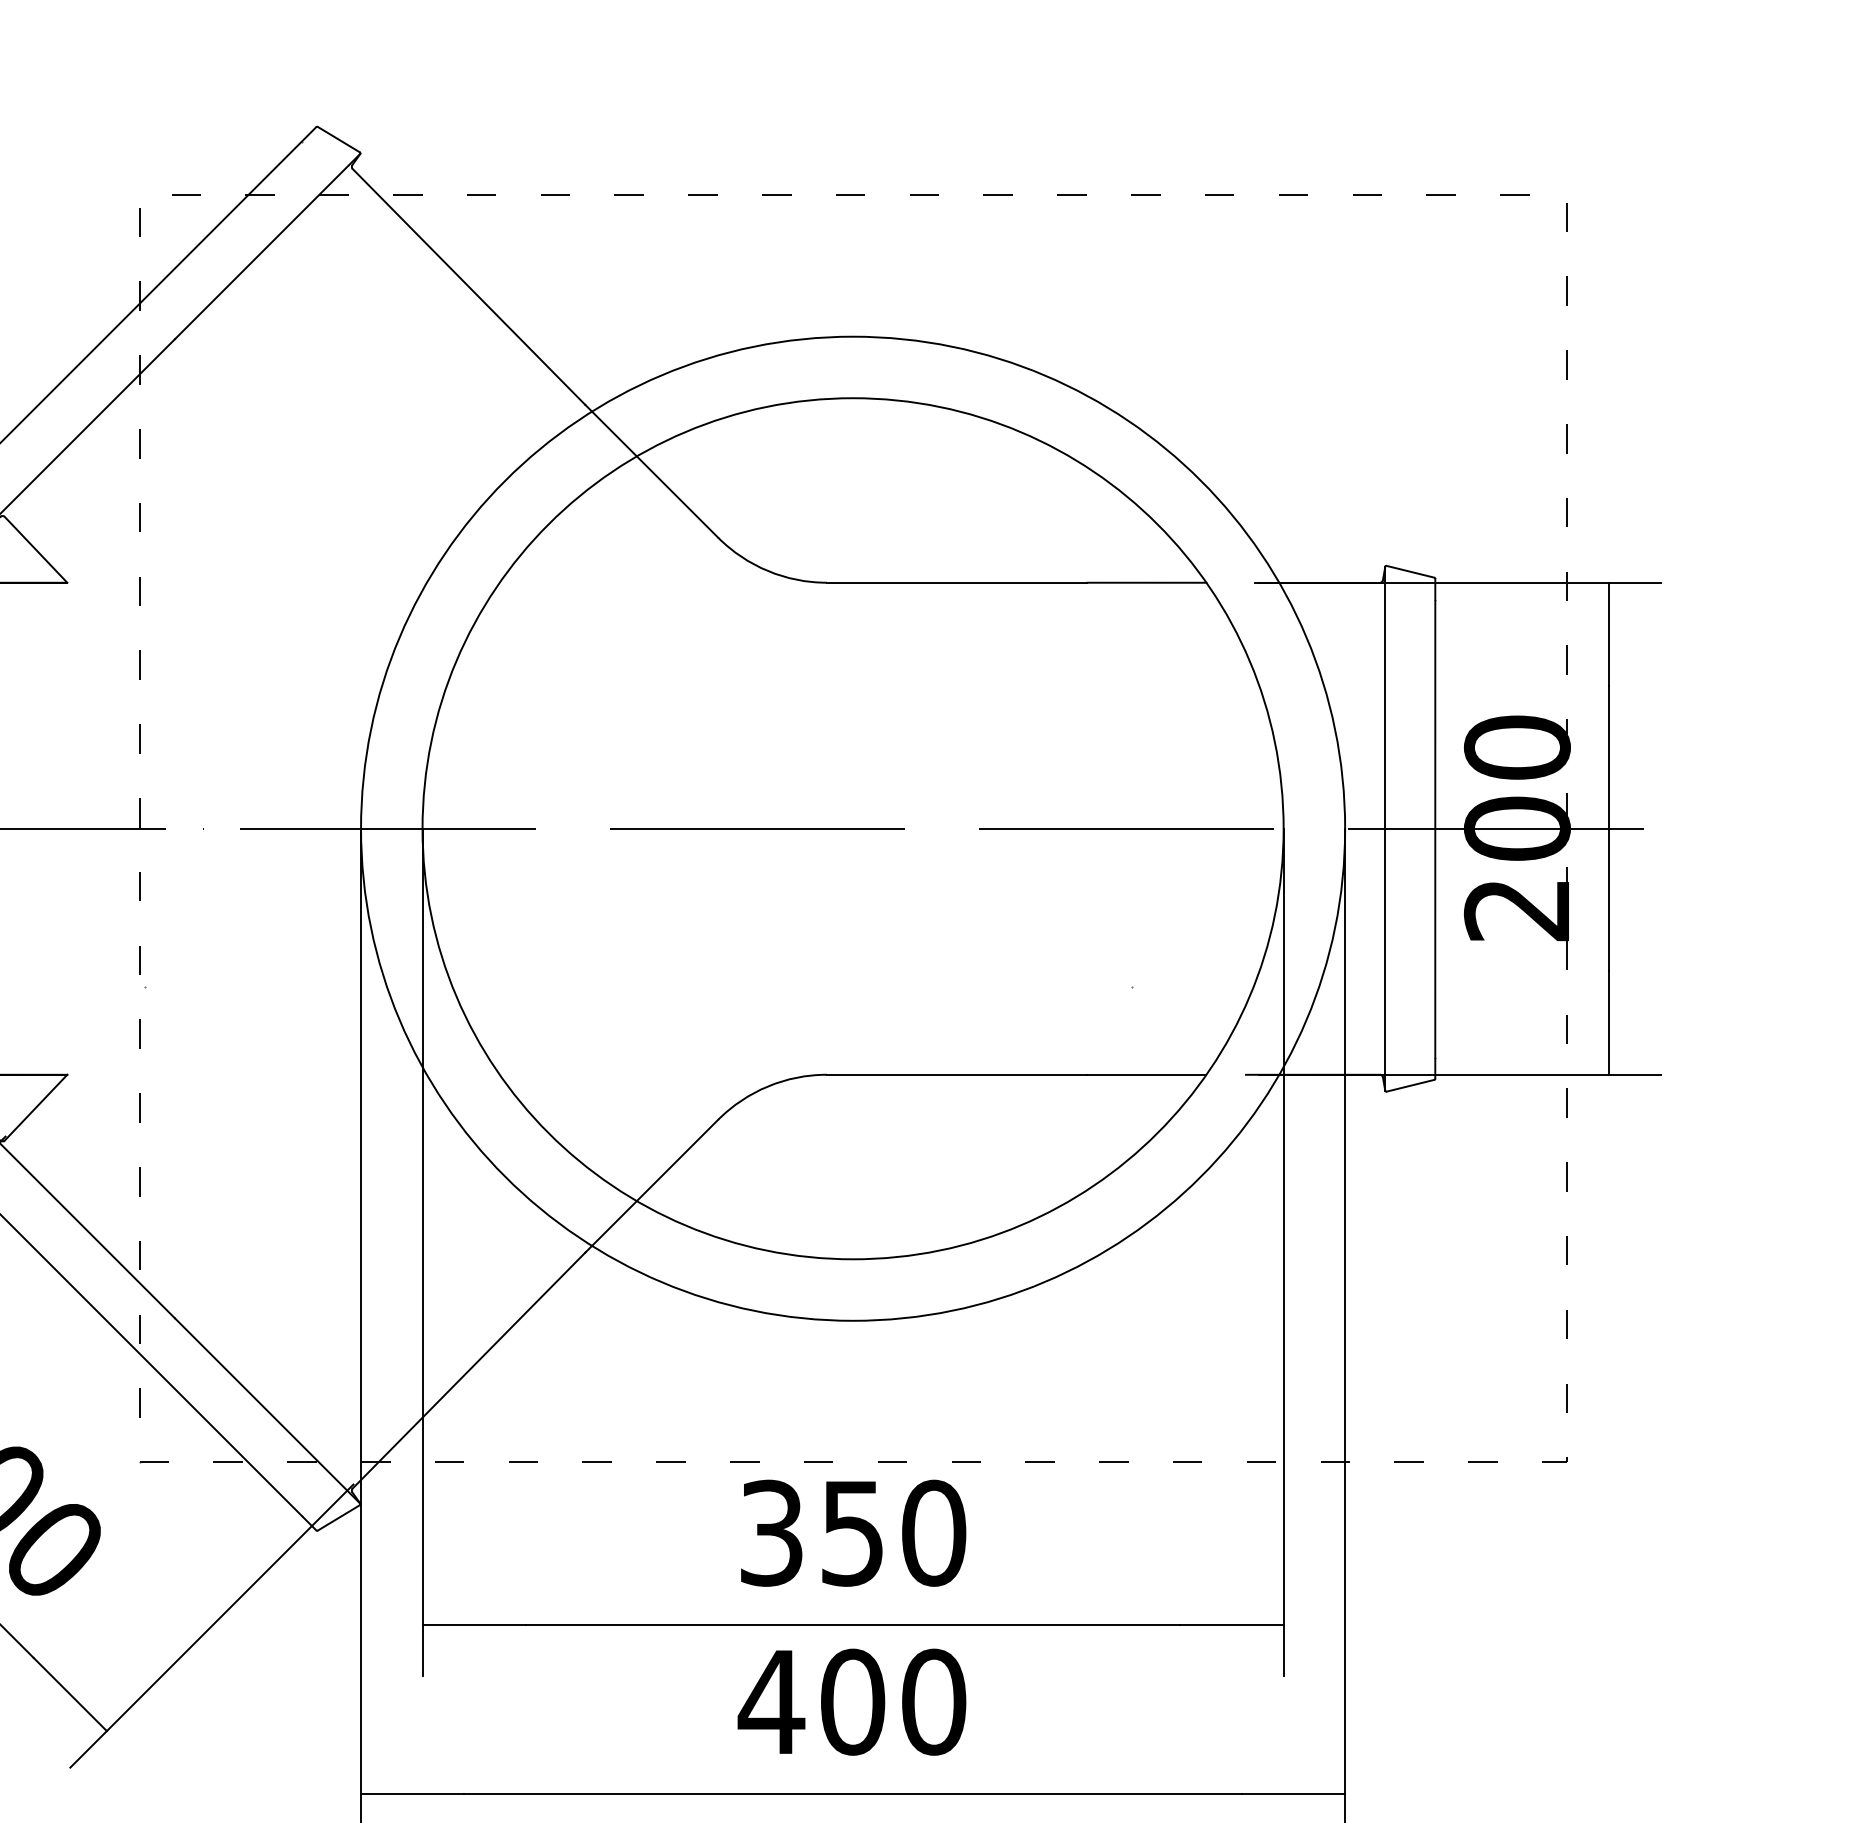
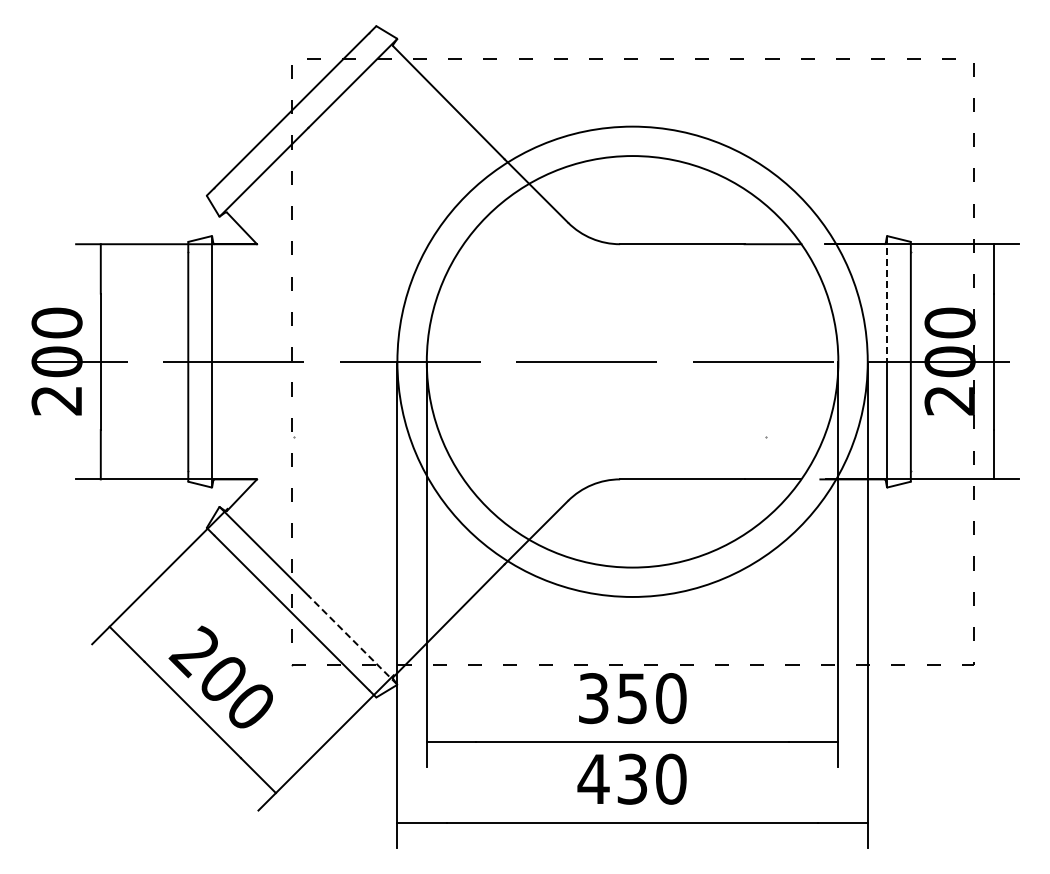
line: (1384, 698) -> (886, 299), solid -> dashed
line: (267, 1411) -> (352, 640), solid -> dashed
text: (852, 1700) -> (632, 778), 400 -> 430

